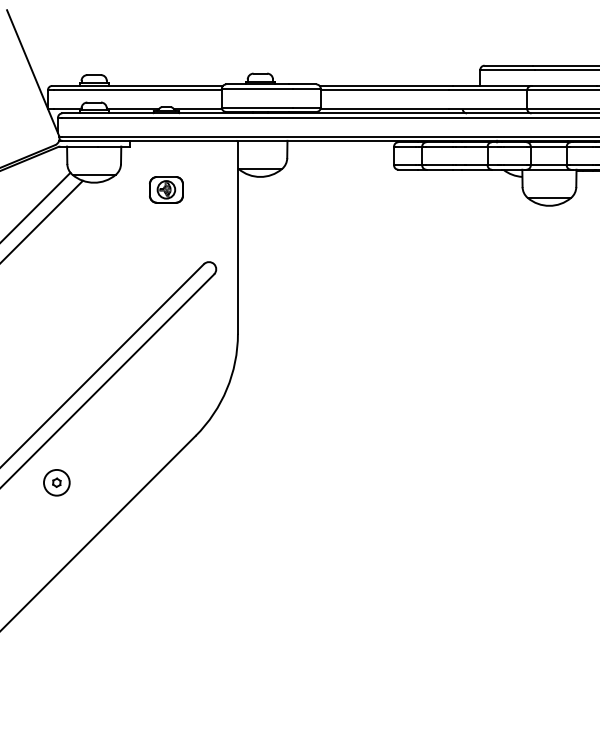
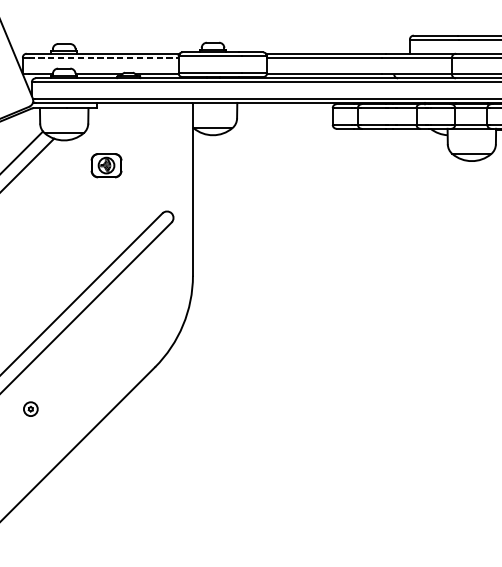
line: (138, 90) -> (103, 57), solid -> dashed
part: (166, 189) -> (106, 165), moved
part: (56, 482) -> (30, 408), size x0.6

